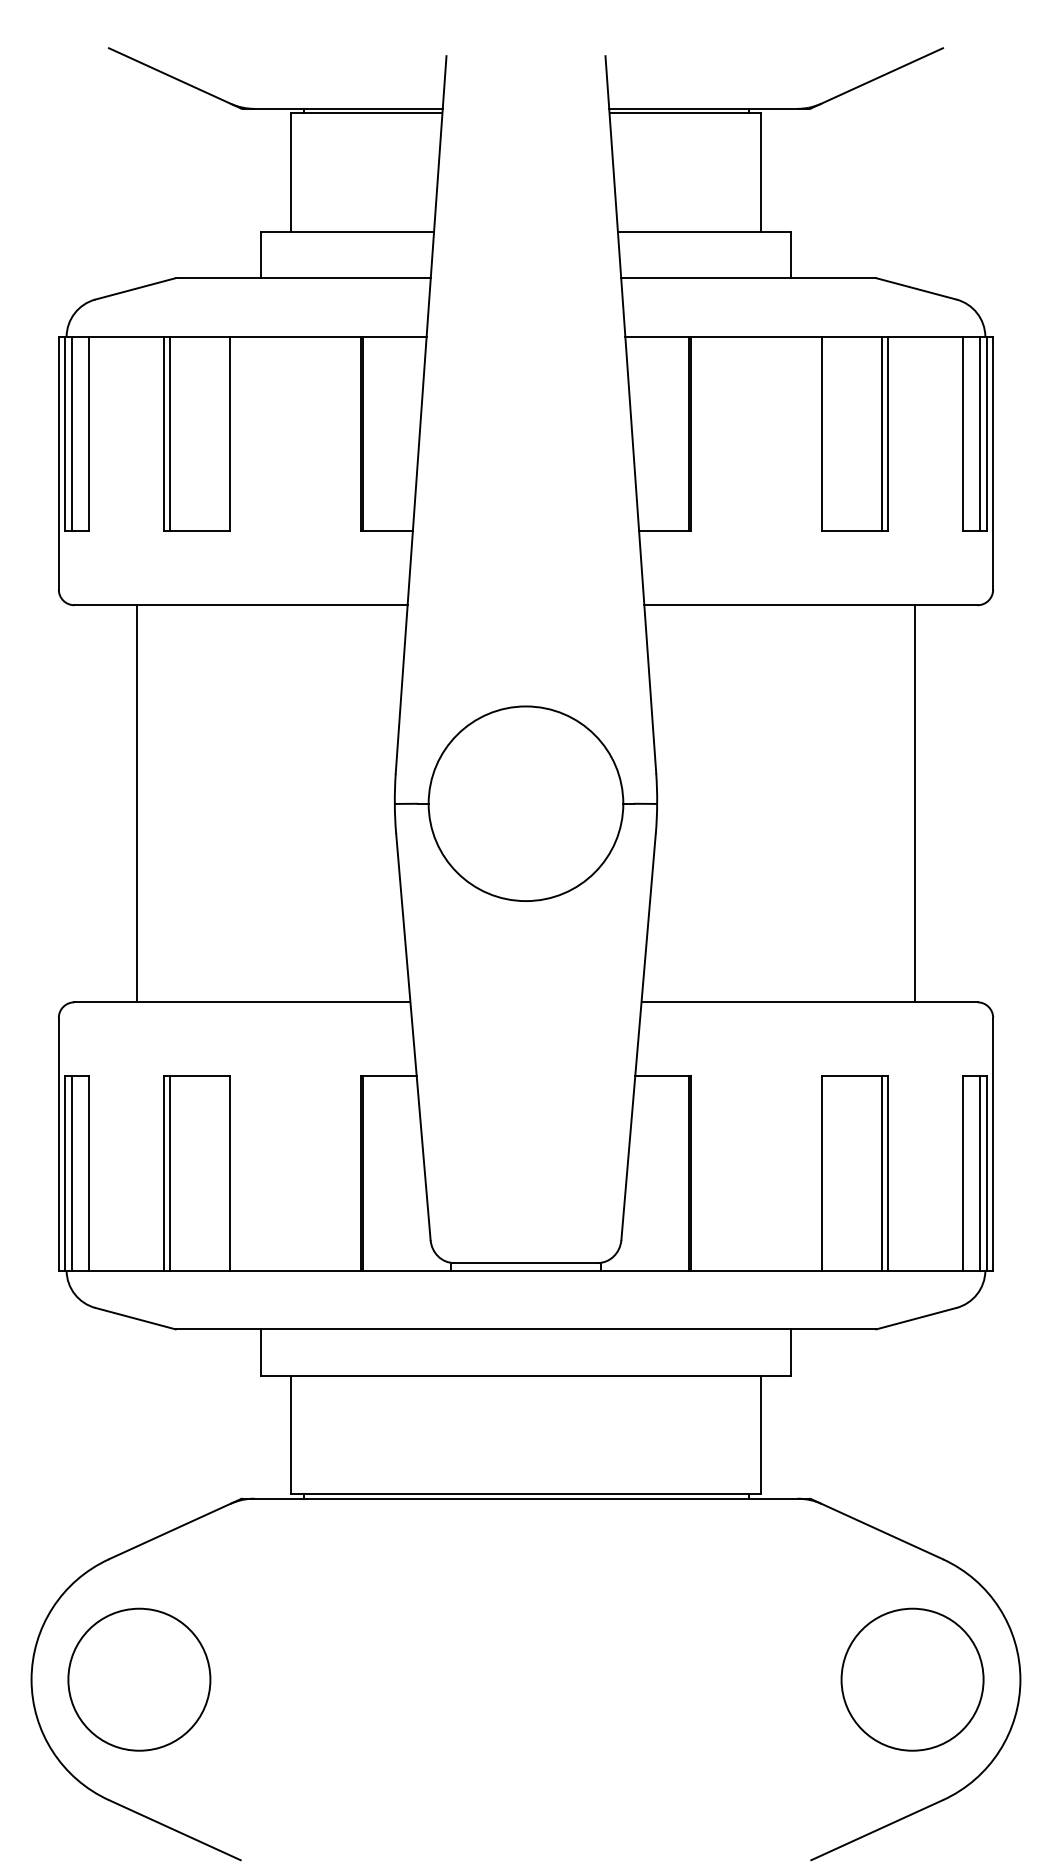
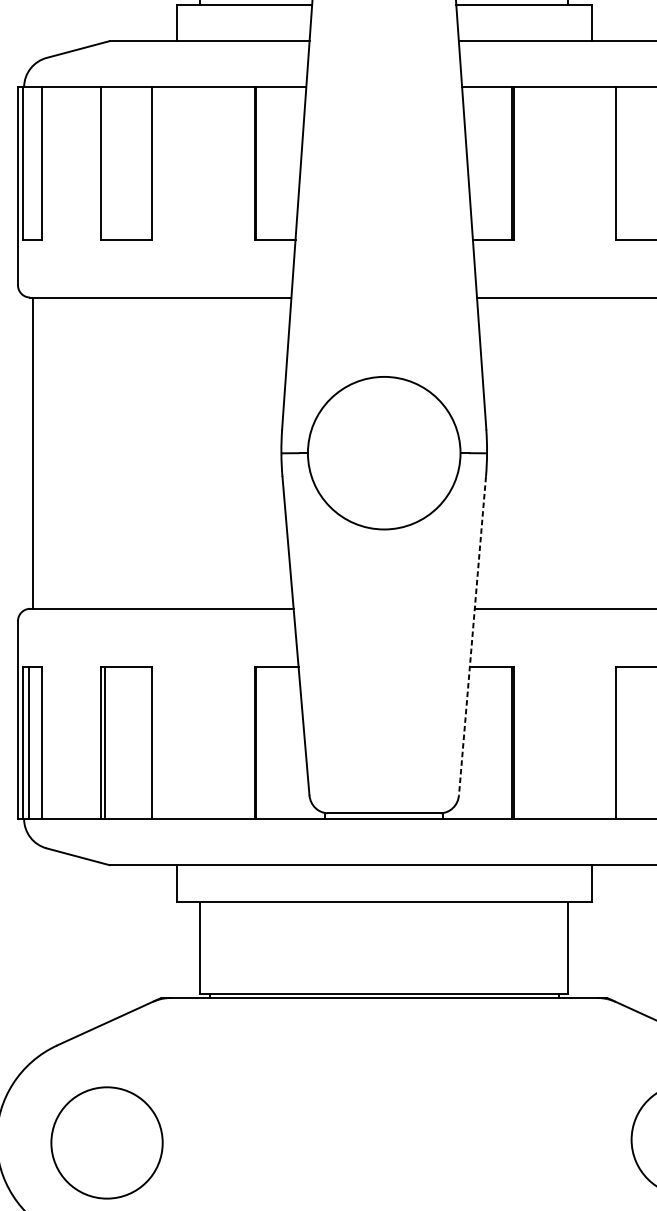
line: (72, 433) -> (28, 162), removed
line: (169, 433) -> (104, 162), removed
line: (136, 803) -> (32, 452), moved
line: (638, 1037) -> (472, 636), solid -> dashed
circle: (139, 1679) -> (107, 1142), moved

